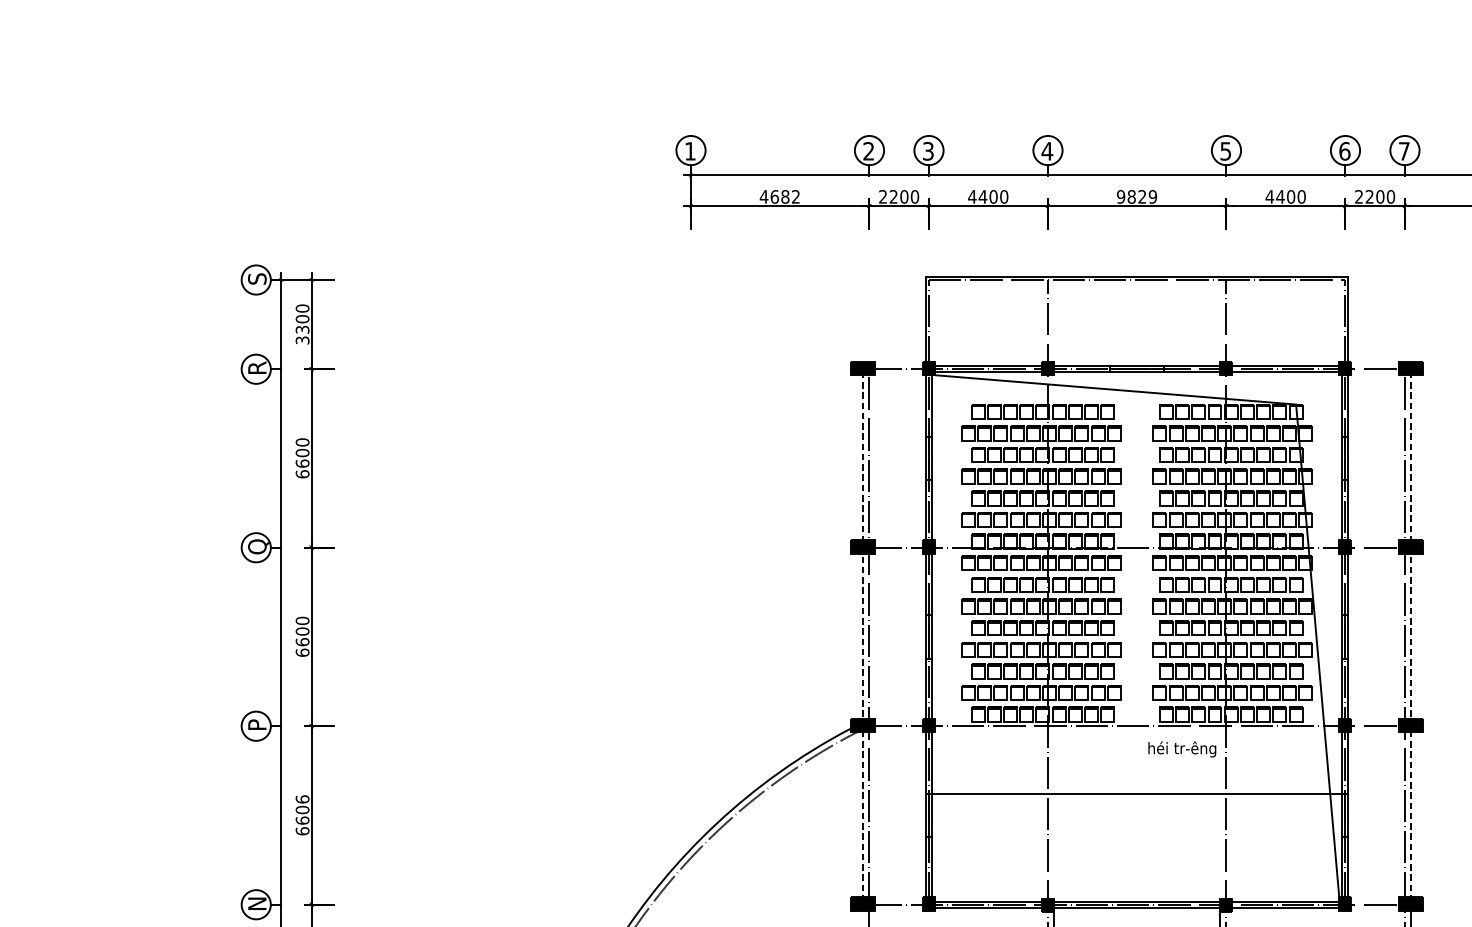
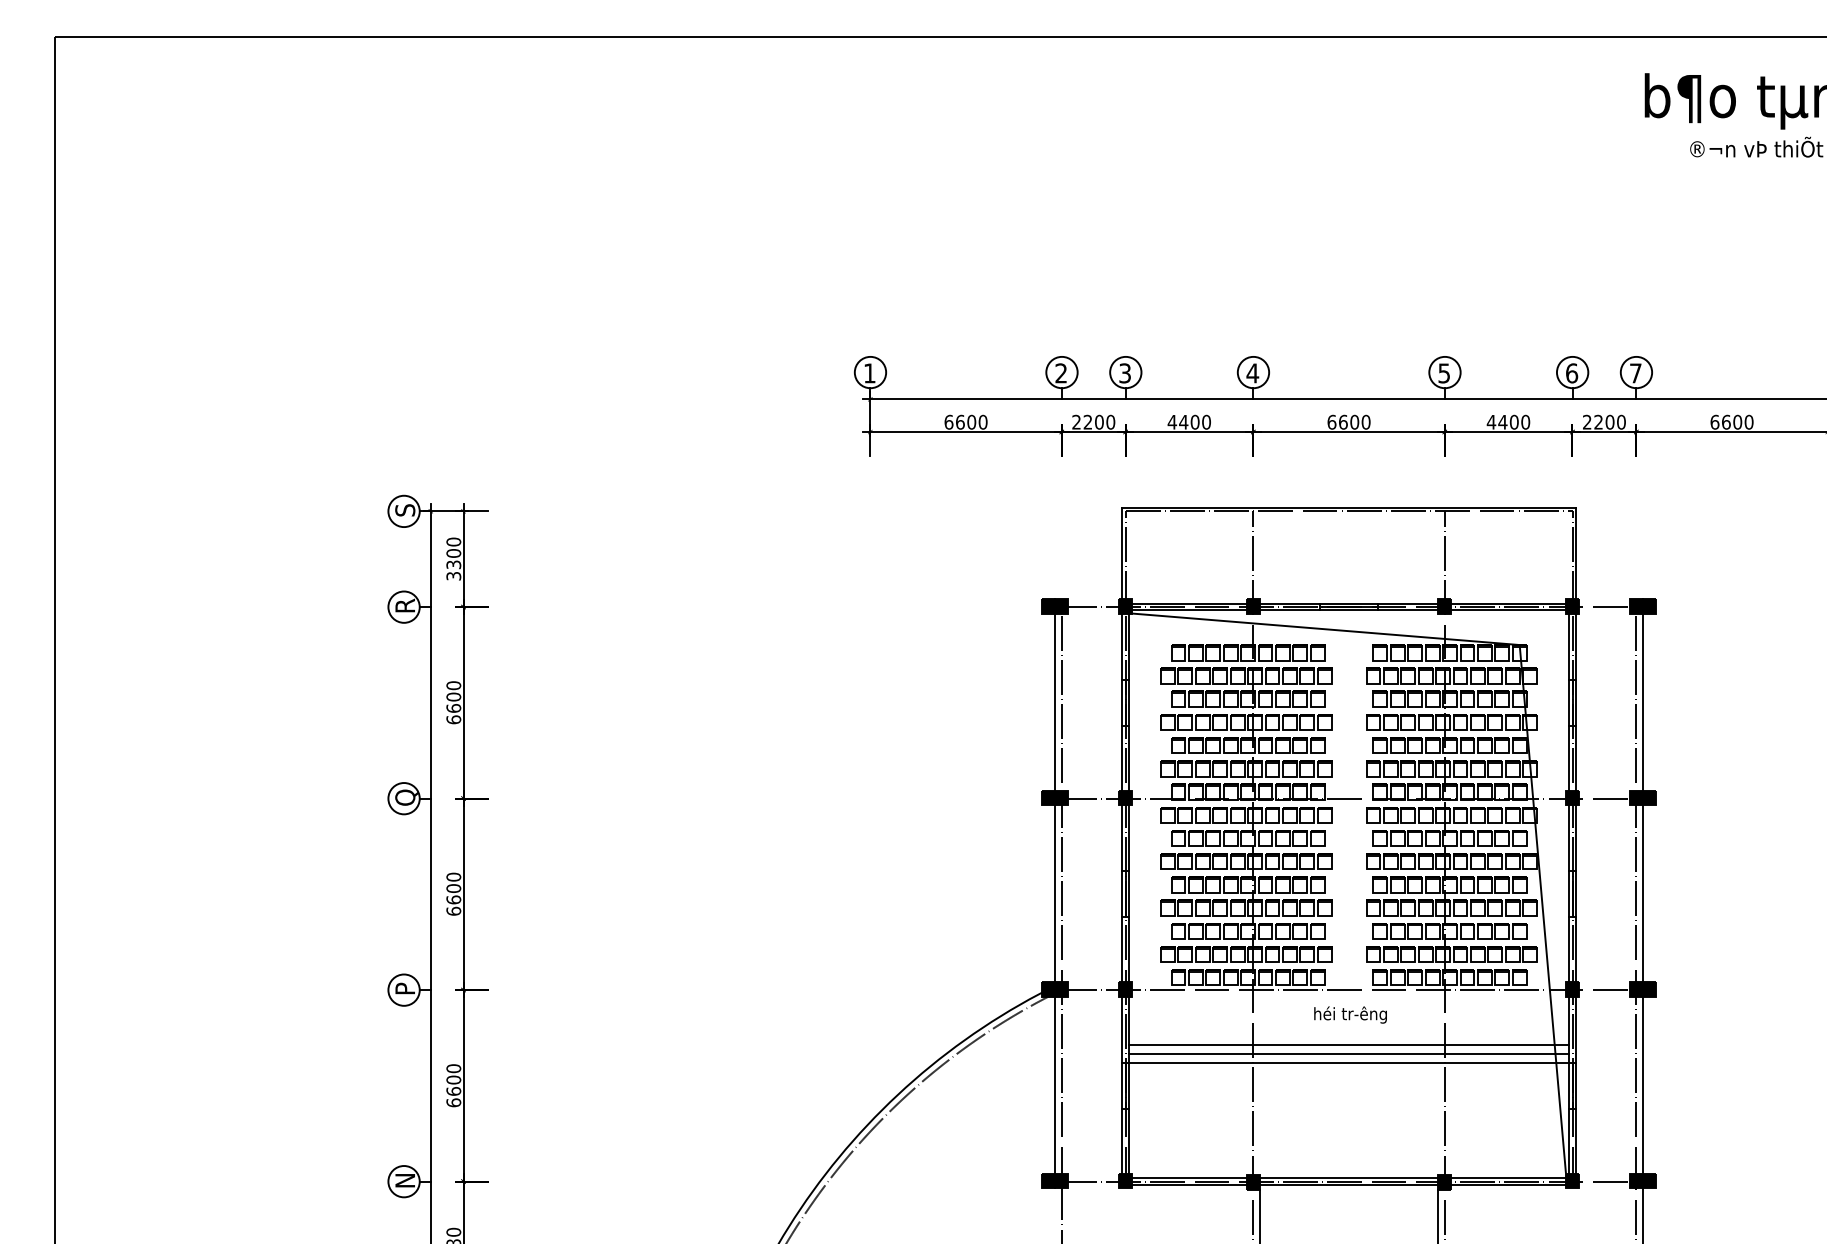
text: (779, 196) -> (965, 421), 4682 -> 6600
text: (1136, 196) -> (1348, 421), 9829 -> 6600
line: (863, 637) -> (1055, 894), dashed -> solid
line: (1410, 637) -> (1642, 894), dashed -> solid
text: (1182, 748) -> (1350, 1014), moved
line: (1136, 777) -> (1348, 1045), added
line: (1136, 785) -> (1348, 1053), added
text: (302, 799) -> (453, 1068), 6606 -> 6600

